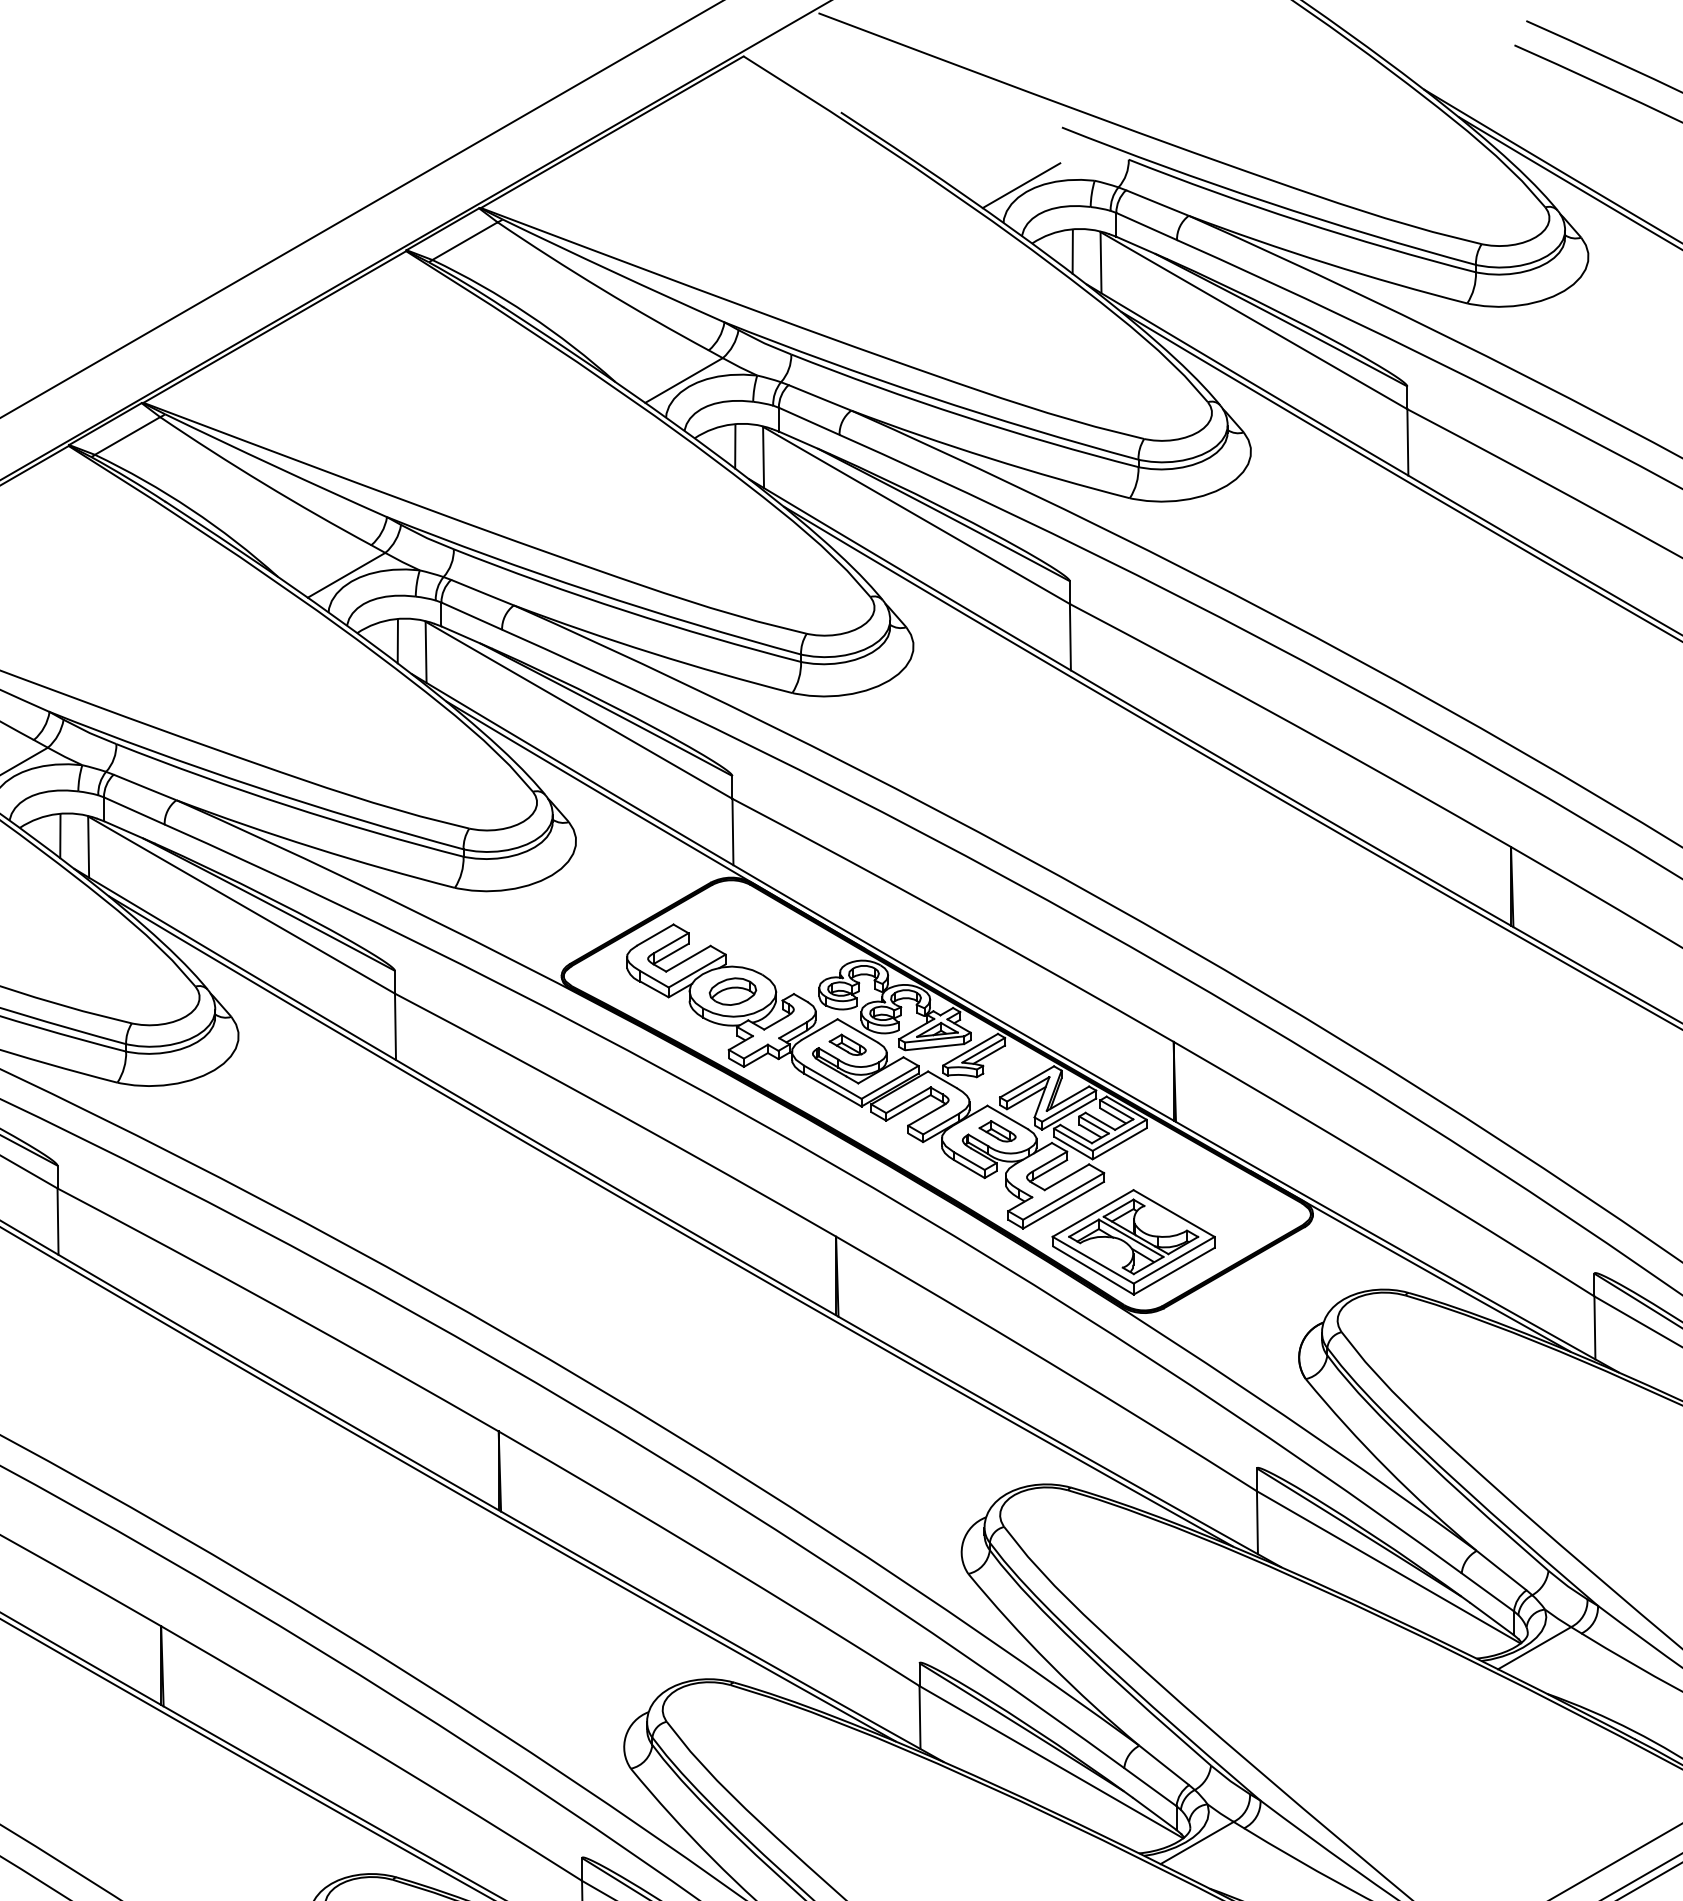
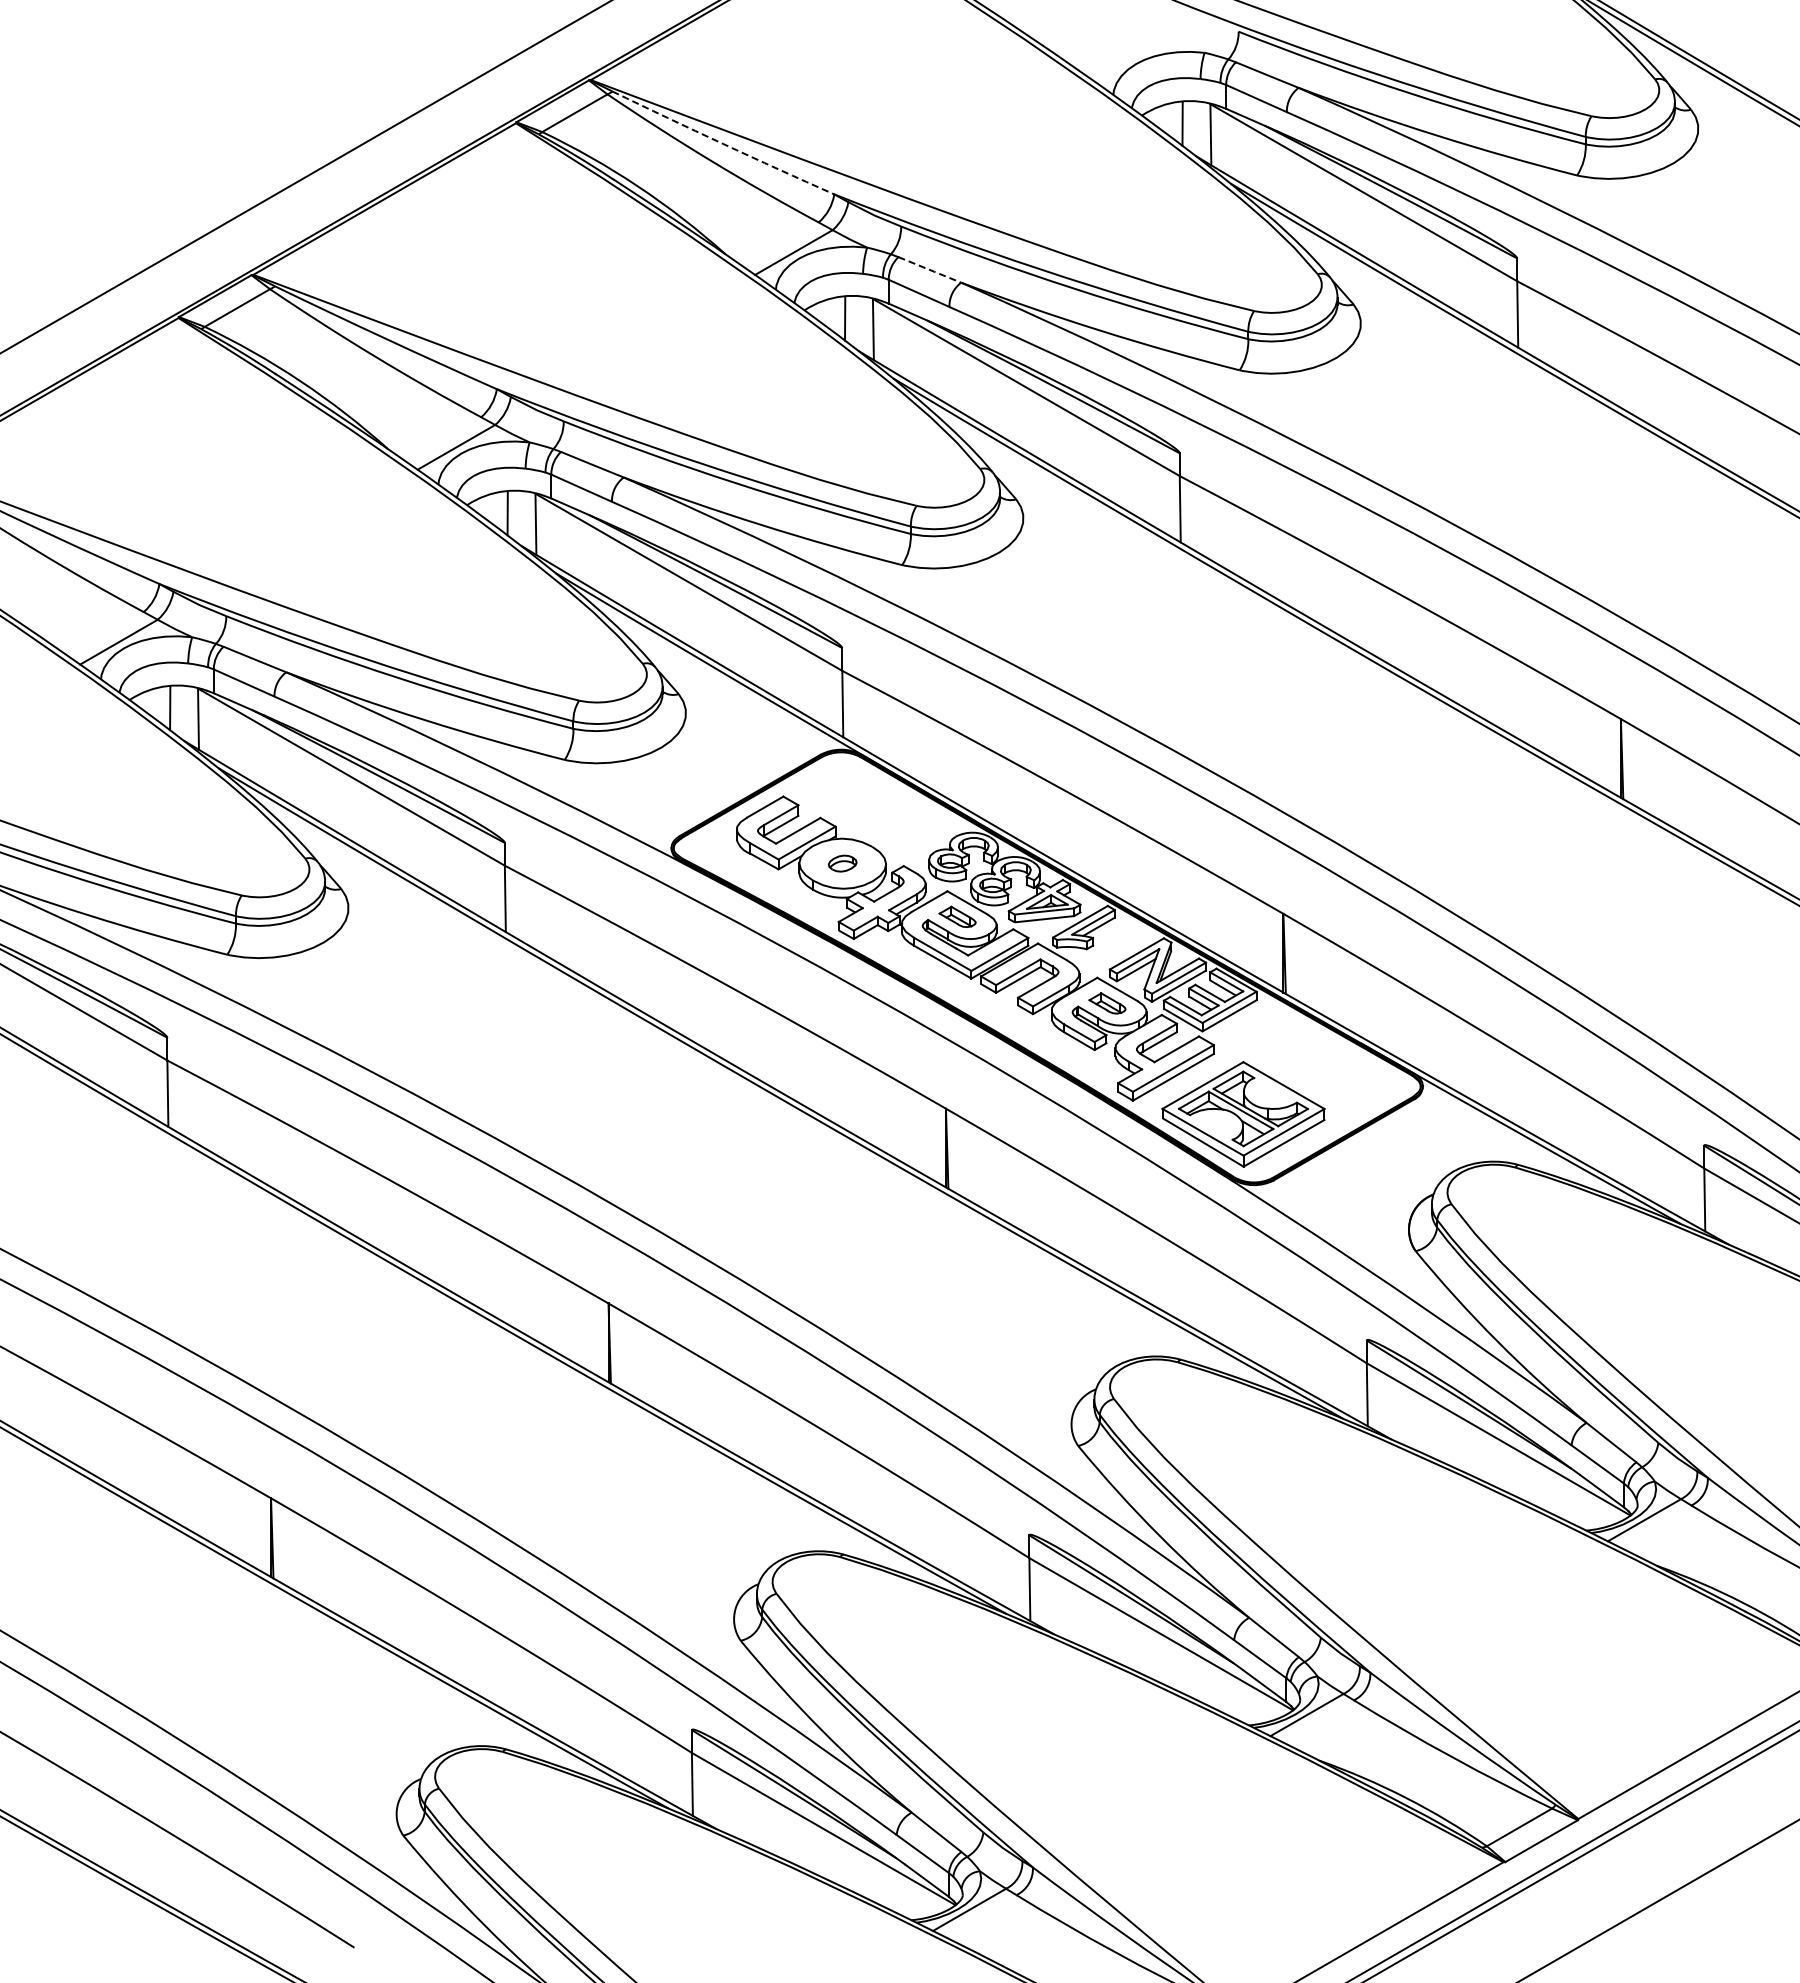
line: (1021, 185) -> (1131, 57), removed
arc: (613, 271) -> (723, 143), solid -> dashed
line: (820, 398) -> (930, 270), solid -> dashed
part: (732, 991) -> (842, 863), size x0.6

